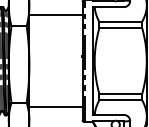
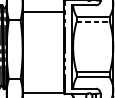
line: (120, 28) -> (93, 21), solid -> dashed
line: (55, 107) -> (42, 93), moved

